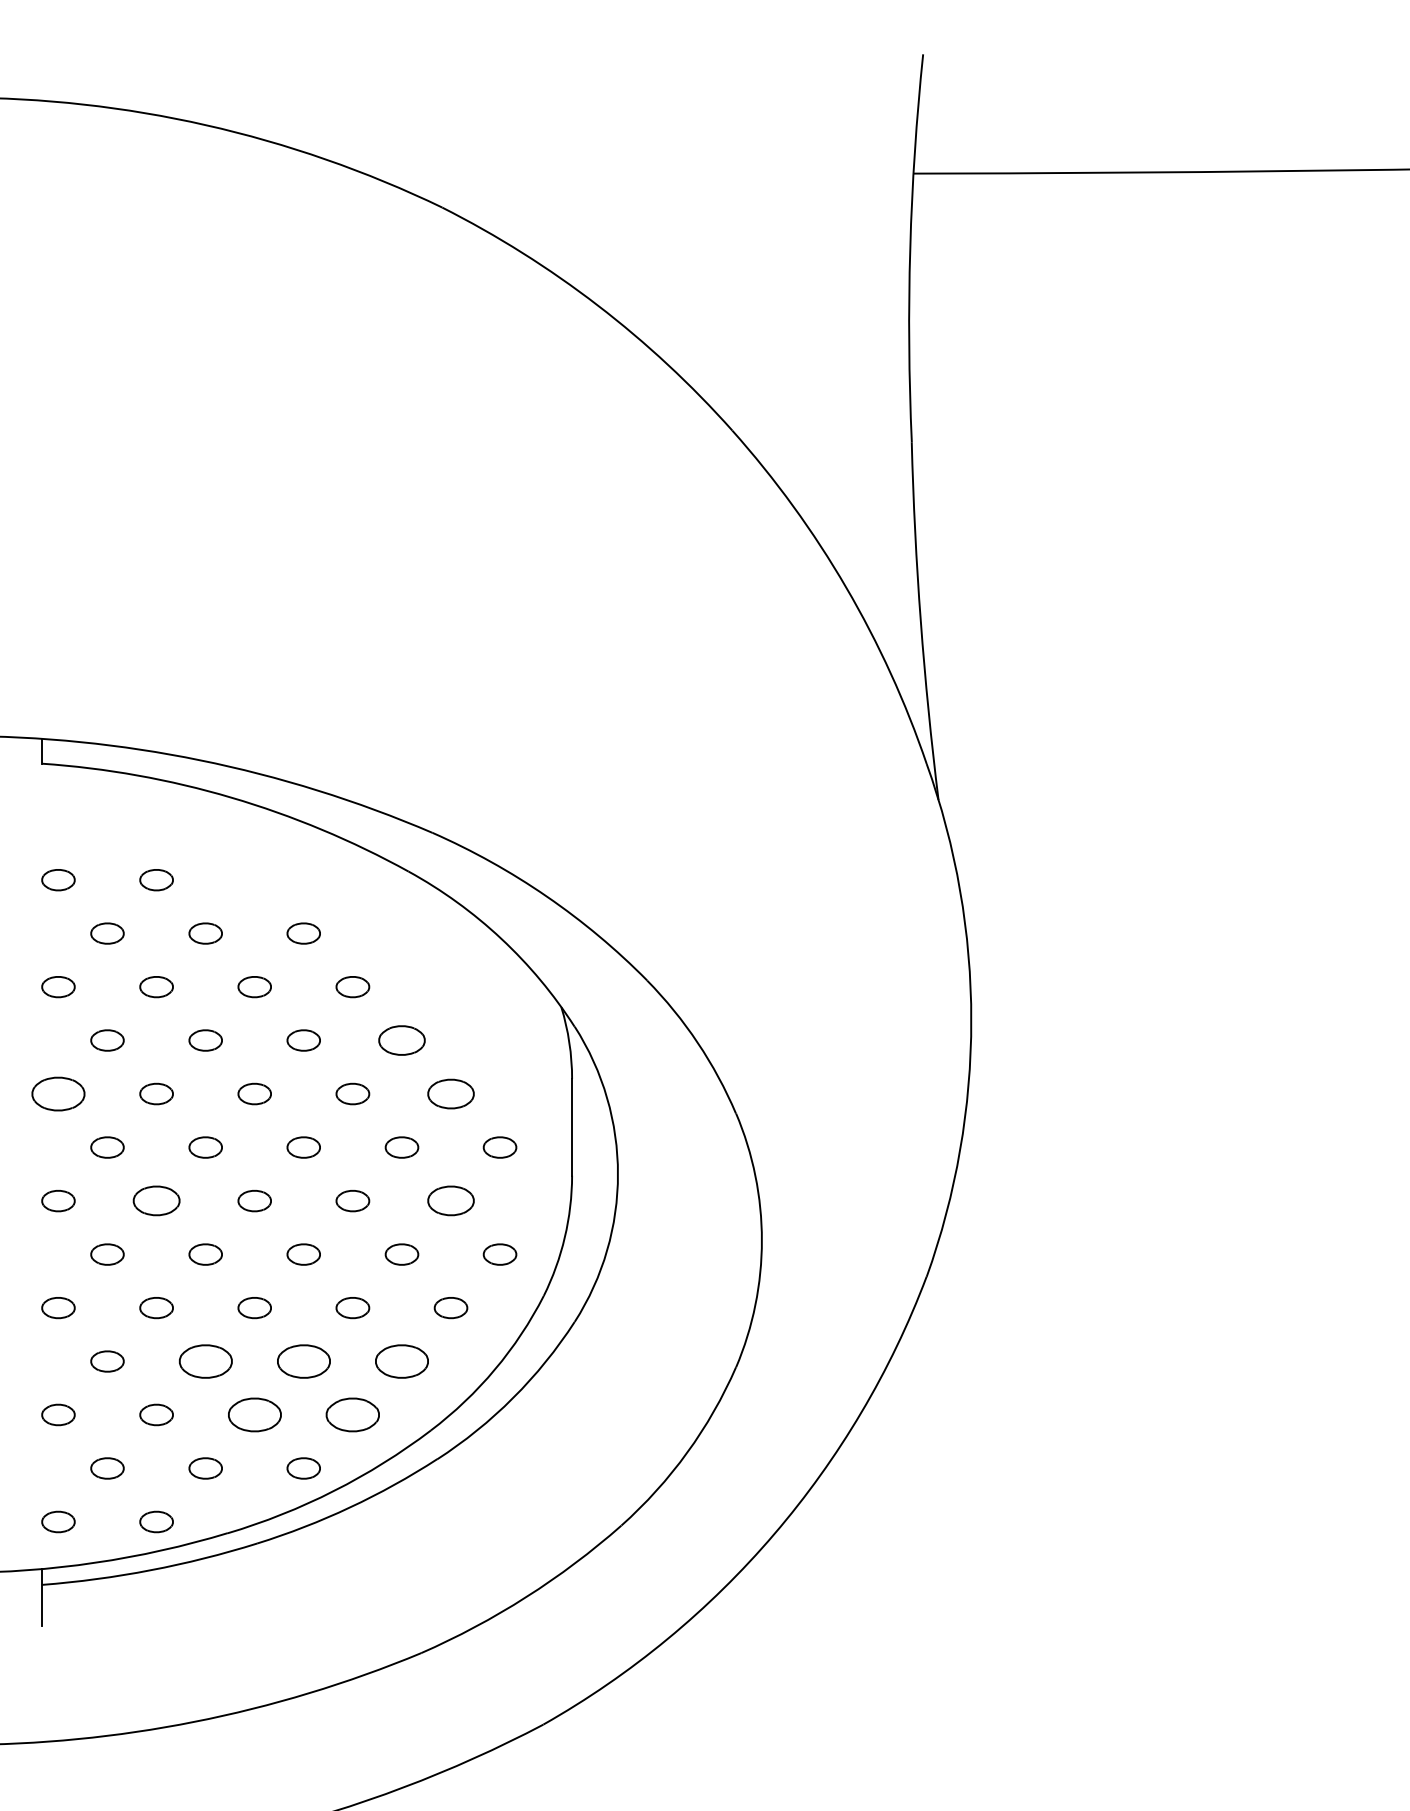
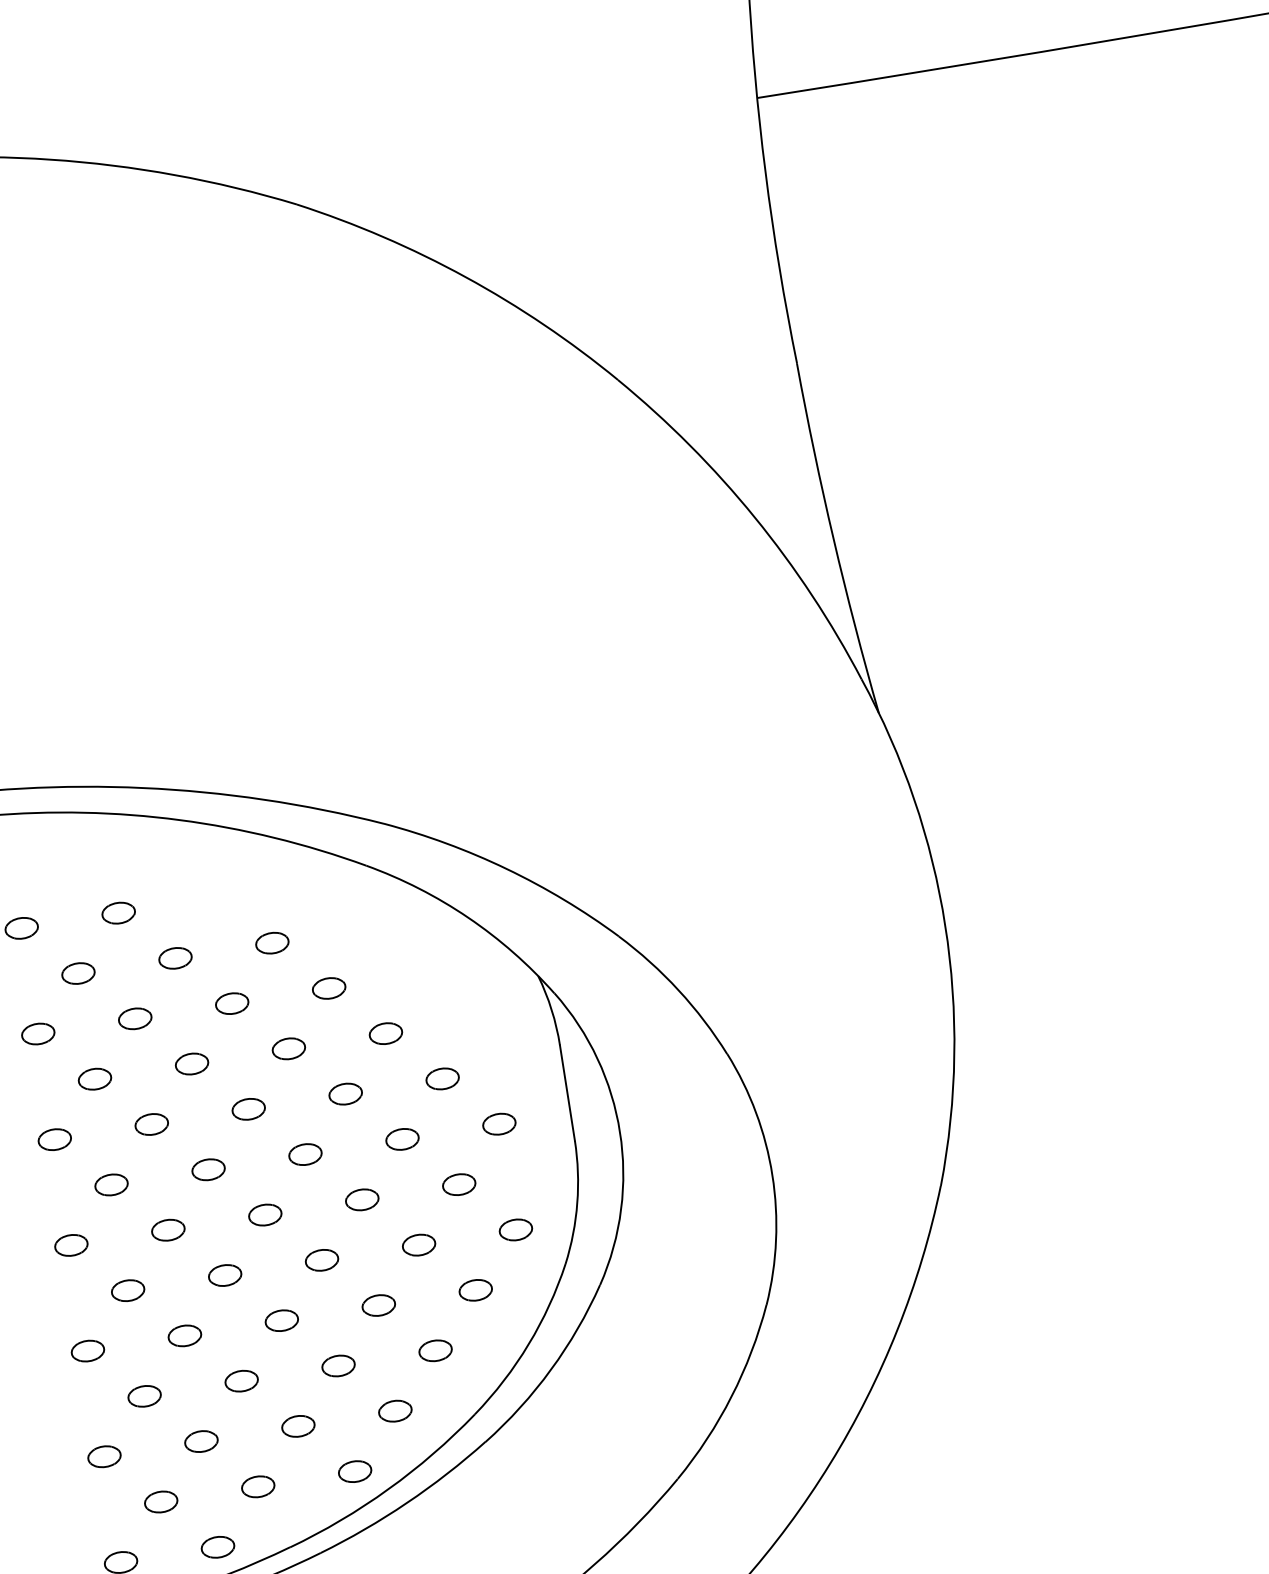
part: (401, 1040) -> (385, 1033), size x0.71
part: (58, 1093) -> (54, 1139), size x0.62
part: (450, 1093) -> (442, 1078), size x0.71
part: (156, 1201) -> (168, 1230), size x0.71
part: (450, 1201) -> (458, 1185), size x0.71
part: (205, 1361) -> (241, 1381), size x0.62
part: (303, 1361) -> (338, 1366), size x0.62
part: (401, 1361) -> (435, 1350), size x0.62
part: (254, 1414) -> (298, 1425), size x0.62
part: (352, 1414) -> (394, 1410), size x0.62

